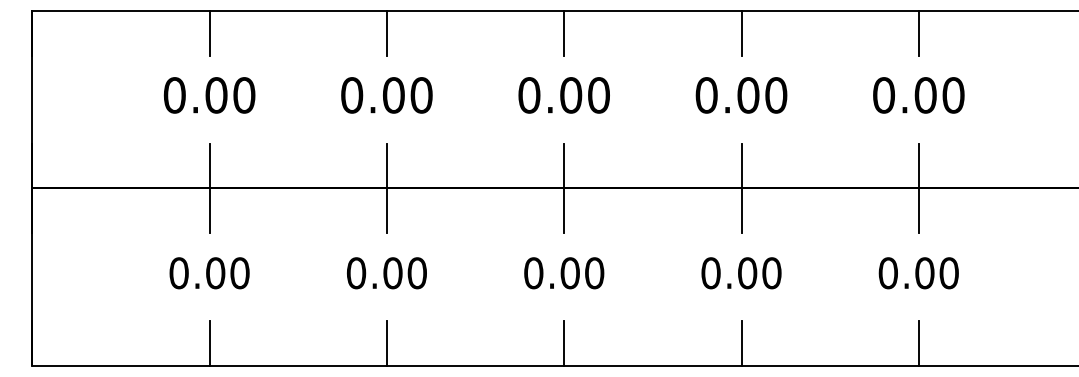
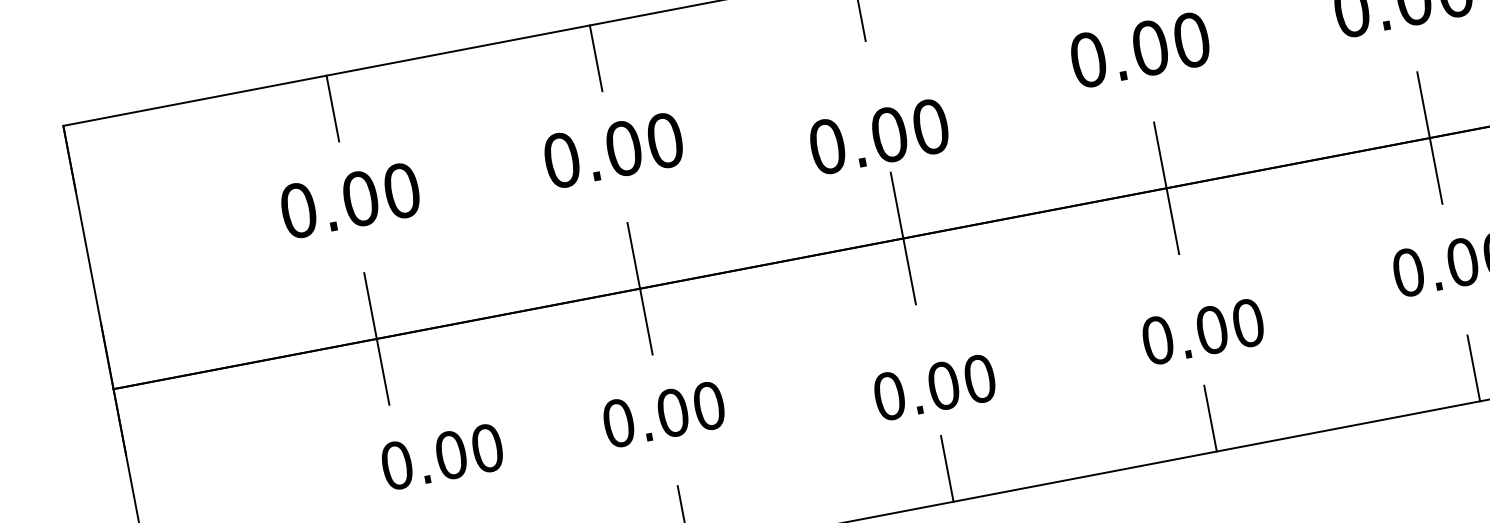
text: (563, 95) -> (878, 137), moved
text: (209, 273) -> (442, 457), moved
text: (564, 273) -> (935, 387), moved
text: (741, 273) -> (1203, 332), moved

